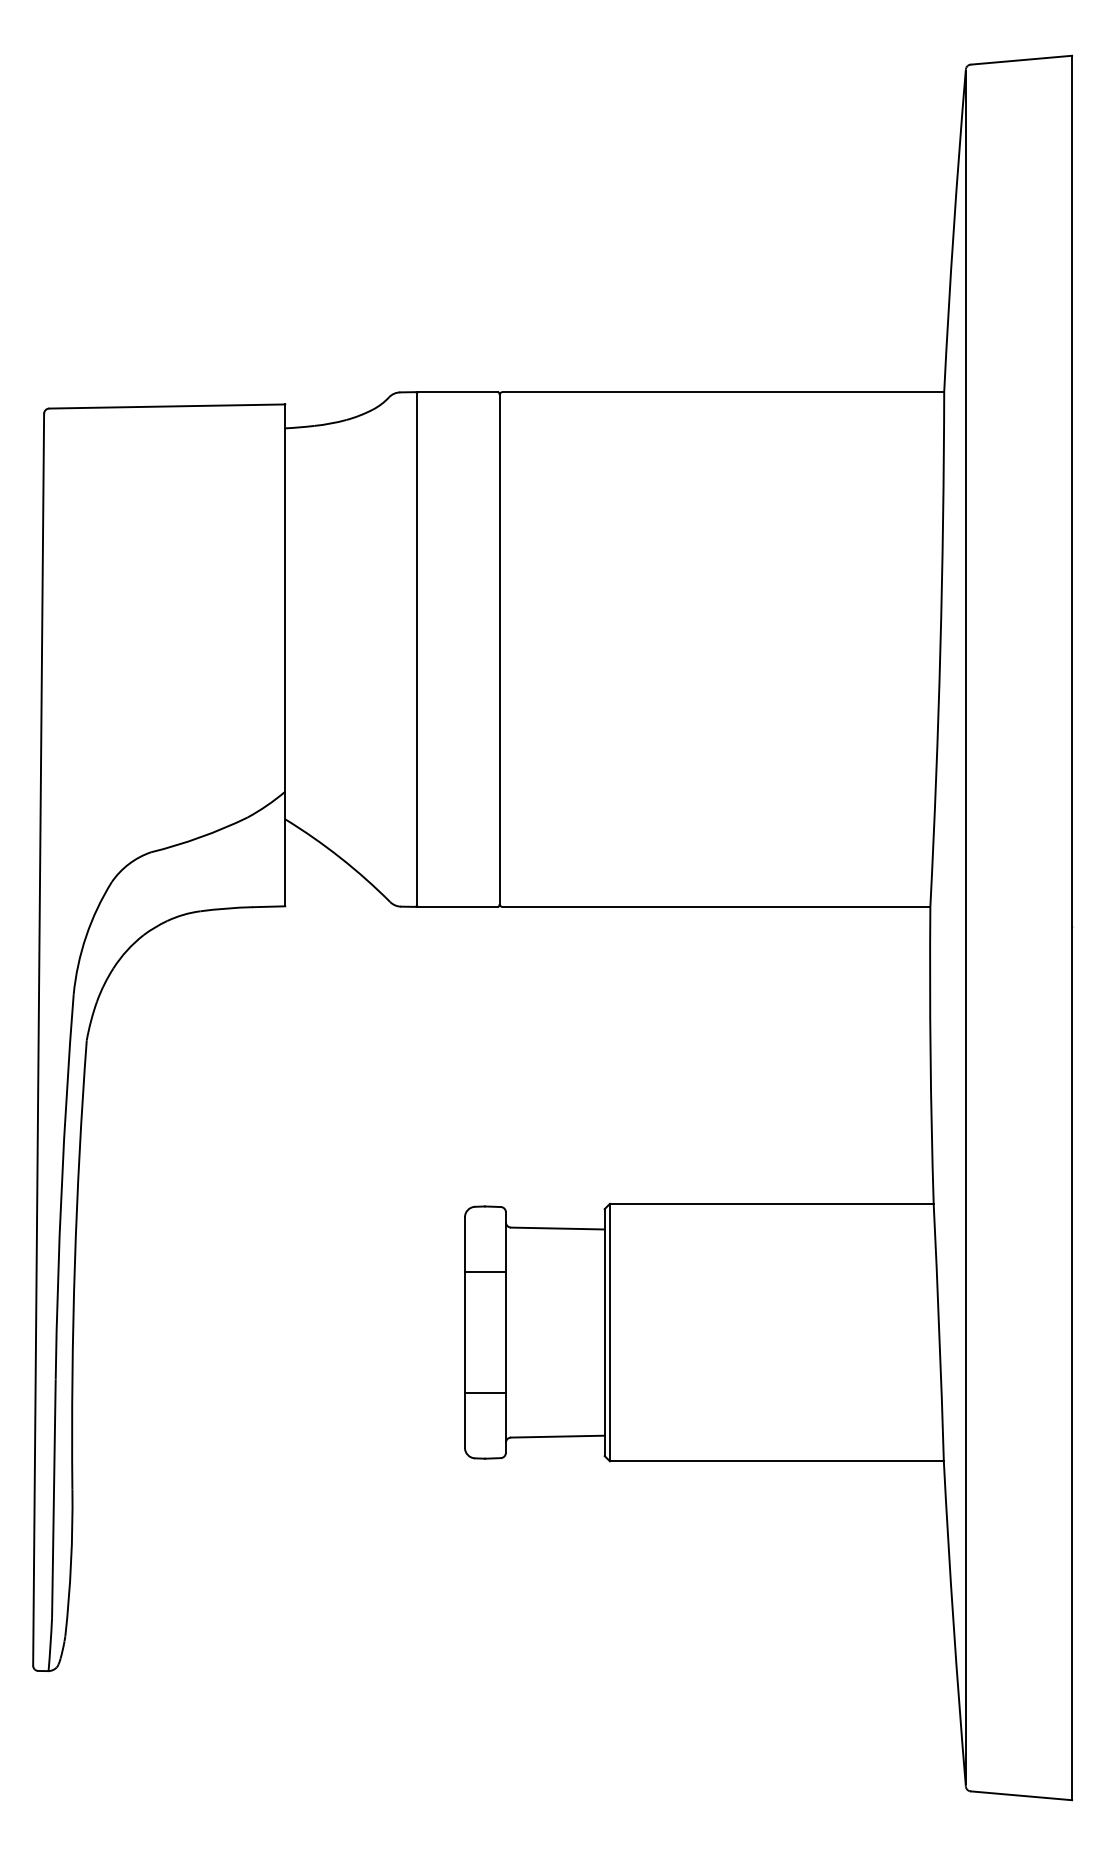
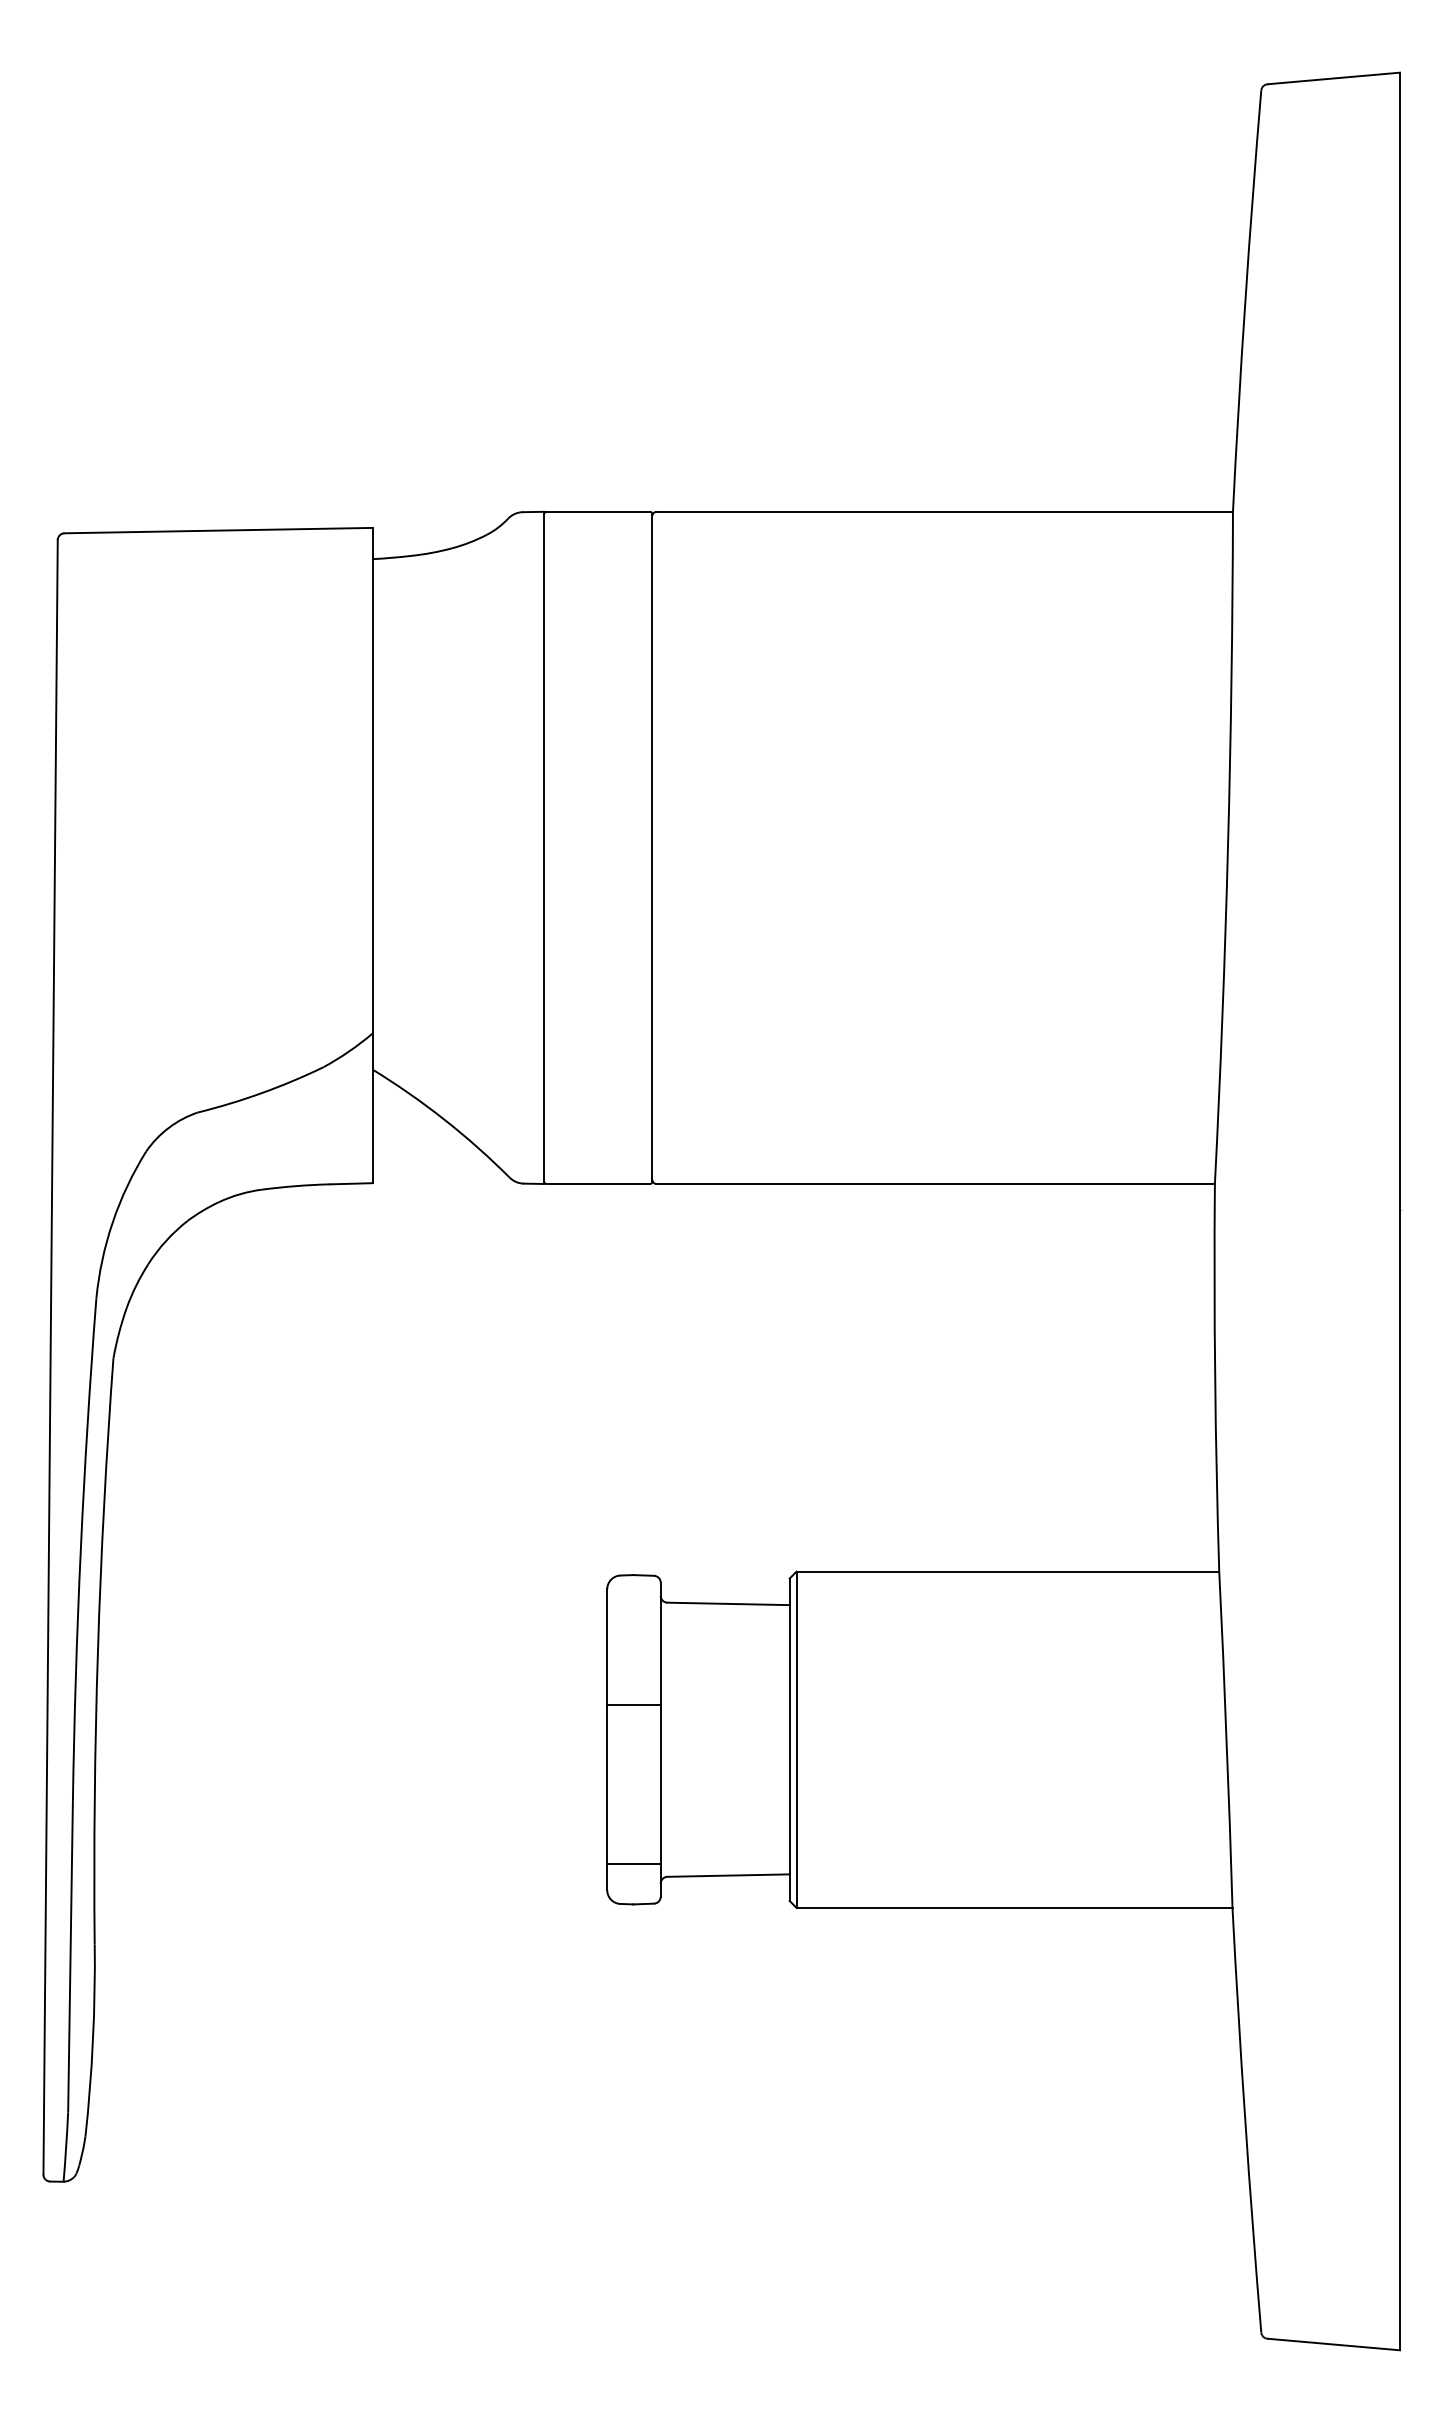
line: (966, 928) -> (1261, 1211), removed
line: (485, 1271) -> (633, 1705), moved
line: (485, 1393) -> (633, 1864), moved

